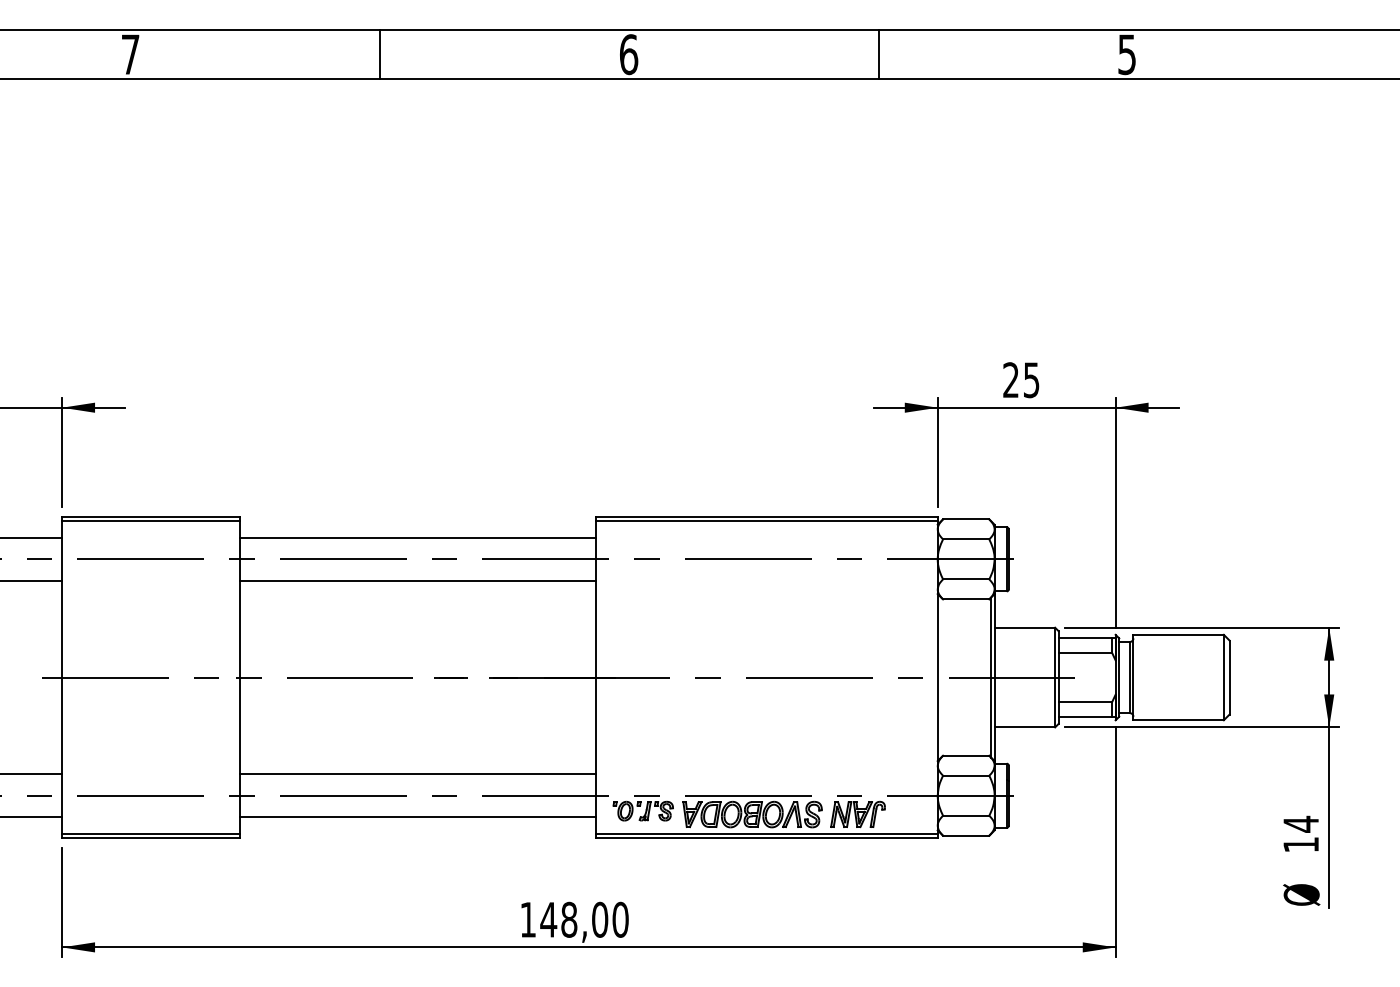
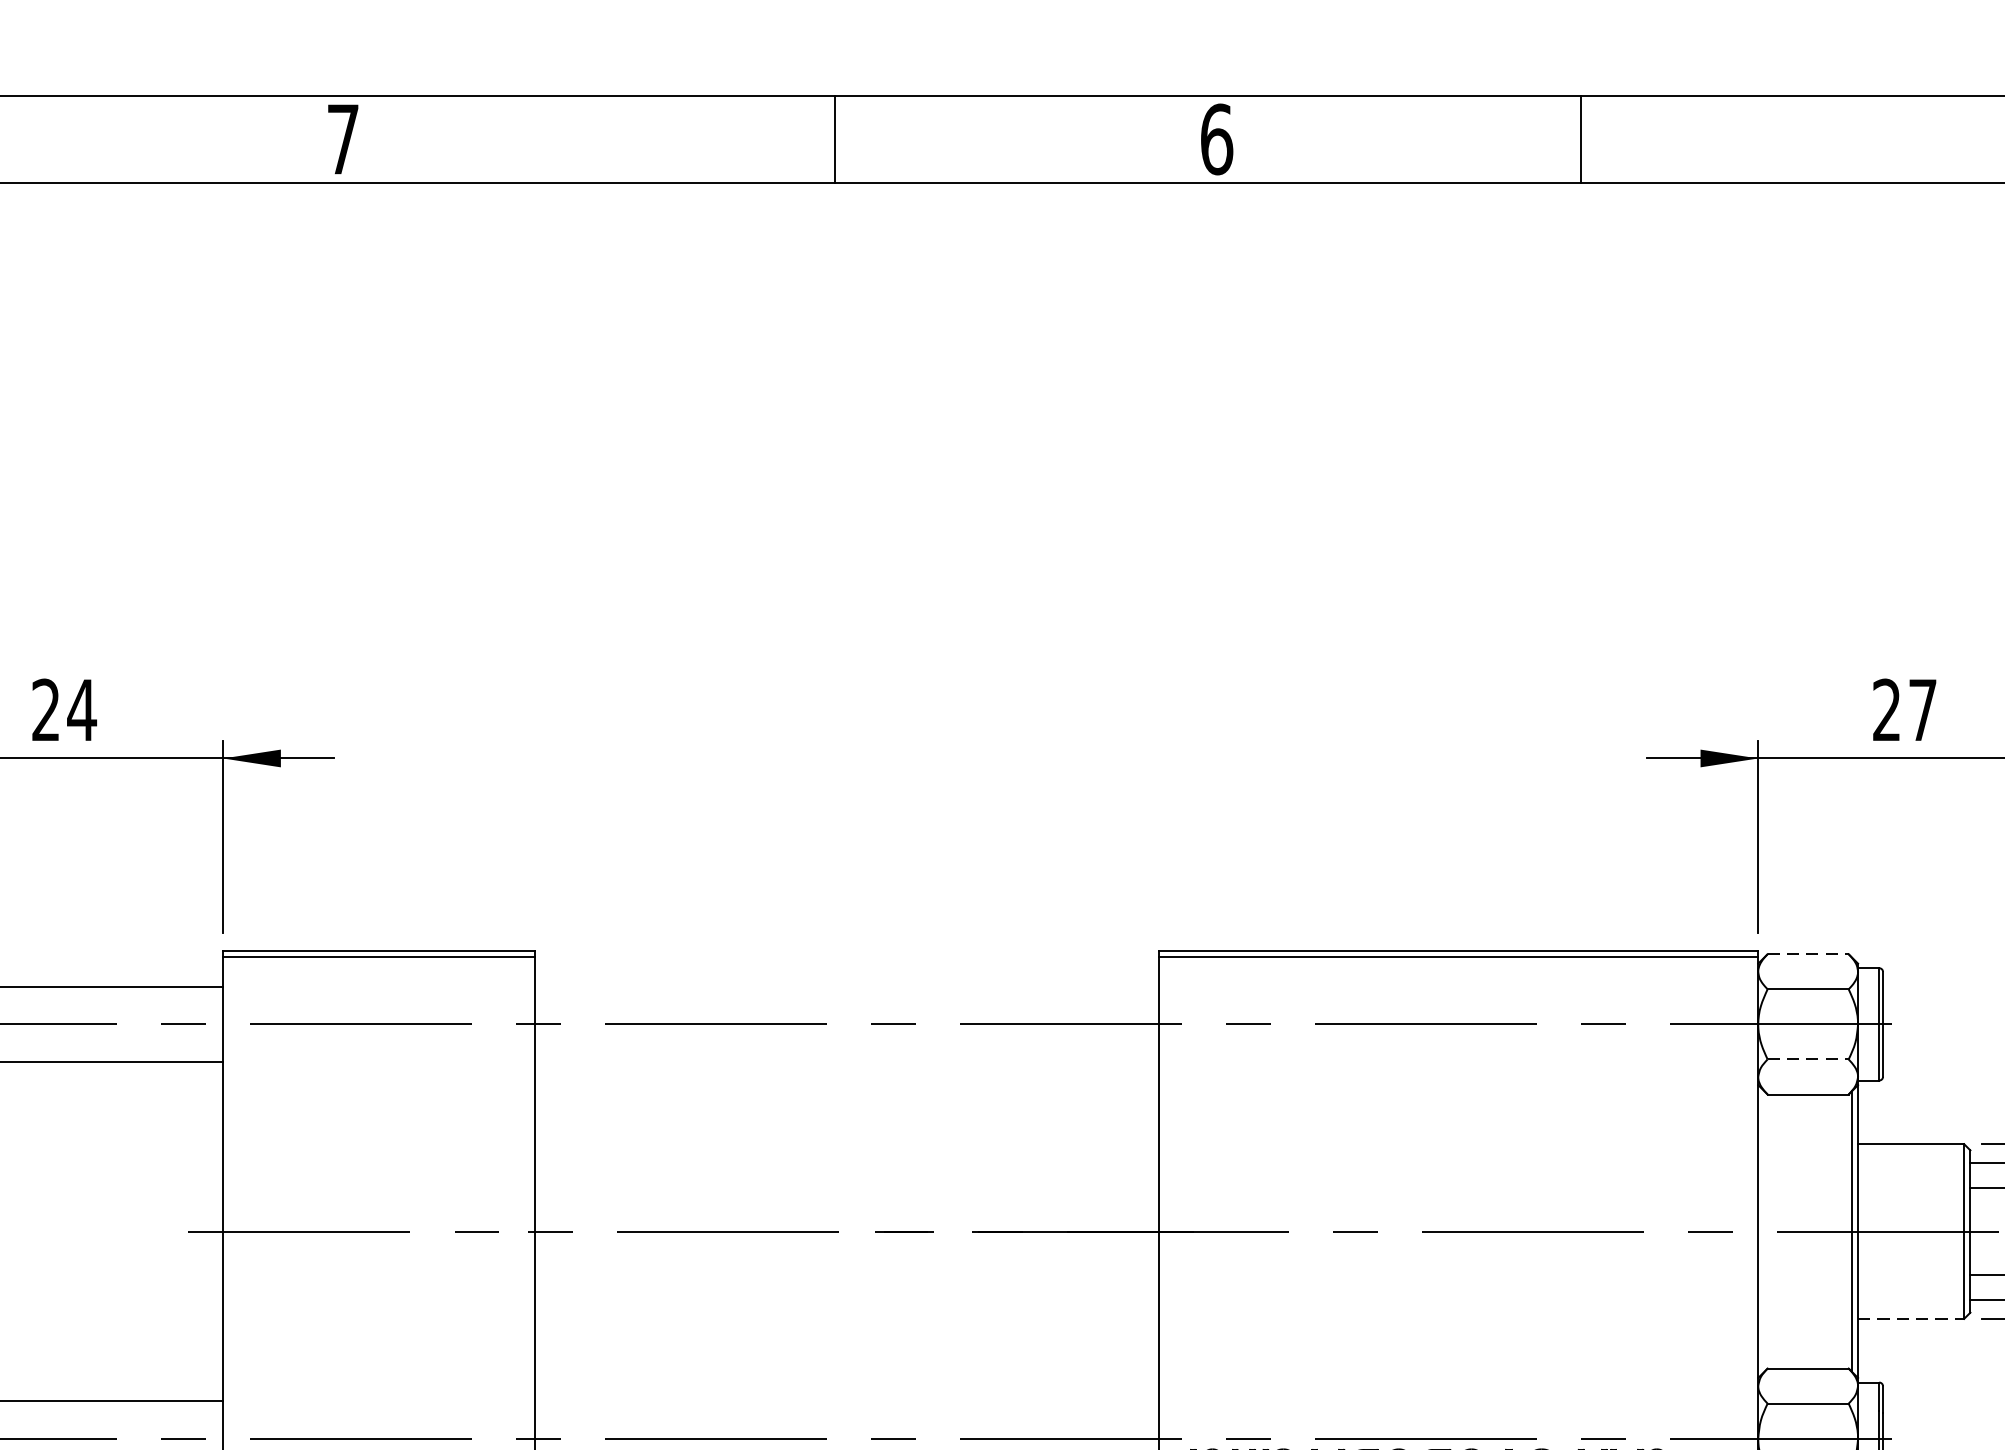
line: (380, 54) -> (835, 139), moved
line: (878, 54) -> (1580, 139), moved
text: (1031, 380) -> (1922, 710), 25 -> 27
line: (966, 519) -> (1808, 954), solid -> dashed
line: (418, 538) -> (847, 987), removed
line: (966, 579) -> (1808, 1059), solid -> dashed
line: (418, 580) -> (847, 1061), removed
line: (1025, 727) -> (1912, 1319), solid -> dashed
line: (418, 774) -> (847, 1401), removed

